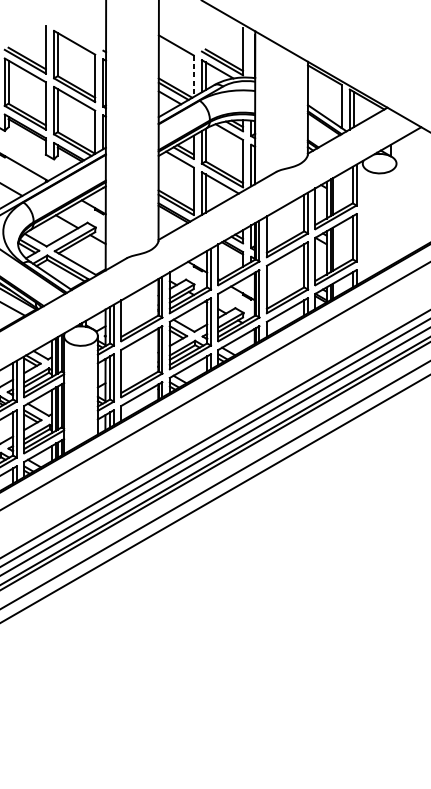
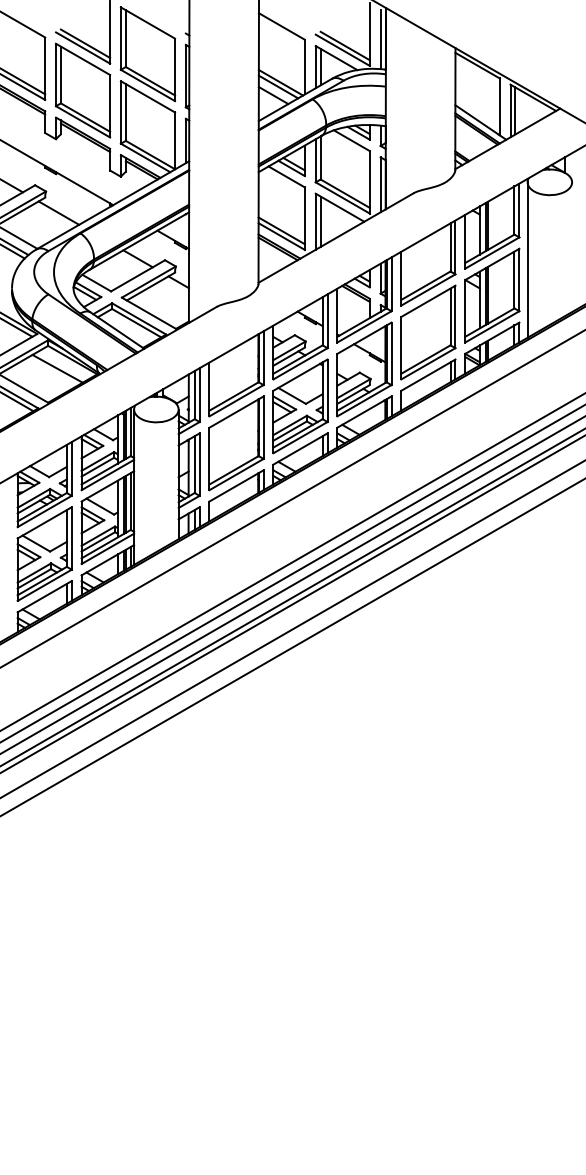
line: (251, 55) -> (380, 39), added
line: (193, 76) -> (304, 67), dashed -> solid
line: (362, 222) -> (527, 259), added

